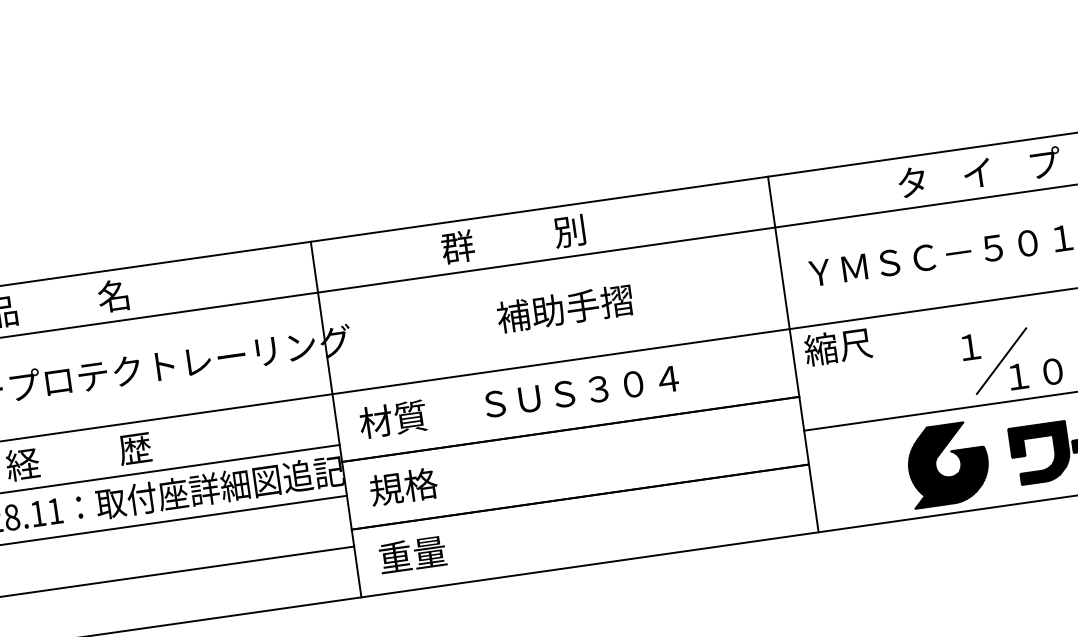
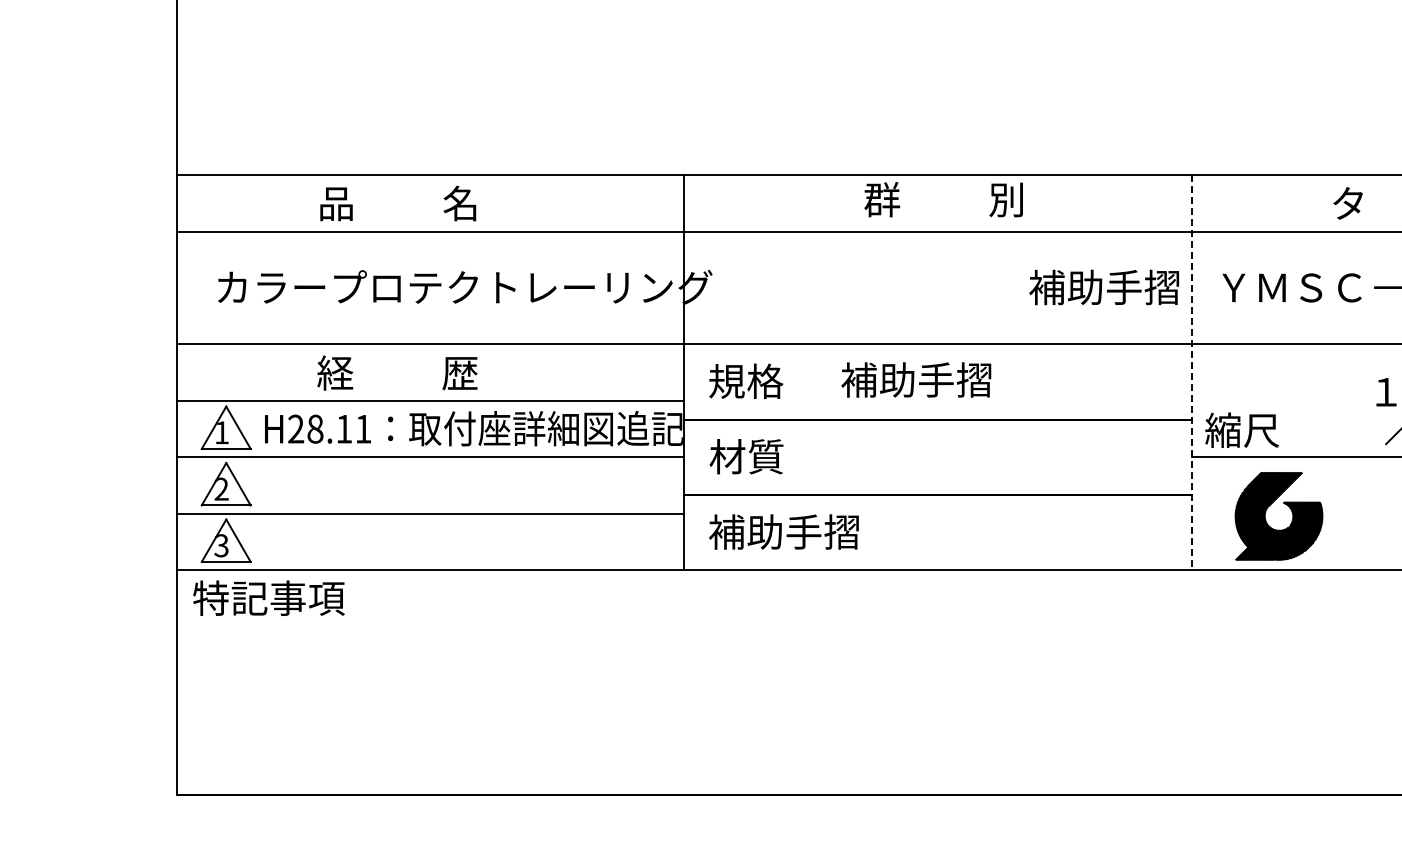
text: (513, 239) -> (943, 199), moved
text: (564, 308) -> (1103, 287), moved
text: (838, 346) -> (1242, 429), moved
line: (793, 354) -> (1192, 372), solid -> dashed
text: (578, 391) -> (952, 379), ＳＵＳ３０４ -> 補助手摺
text: (392, 419) -> (745, 381), 材質 -> 規格
part: (938, 471) -> (1267, 522), moved
text: (403, 486) -> (746, 456), 規格 -> 材質
text: (446, 549) -> (783, 531), 重量 -> 補助手摺

